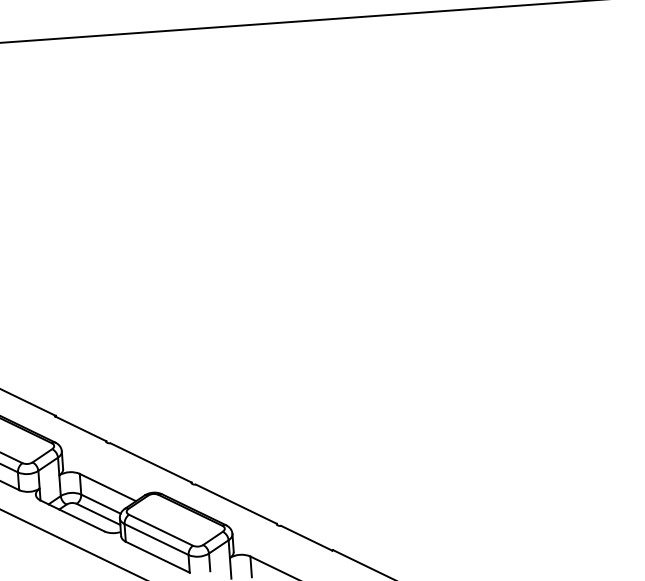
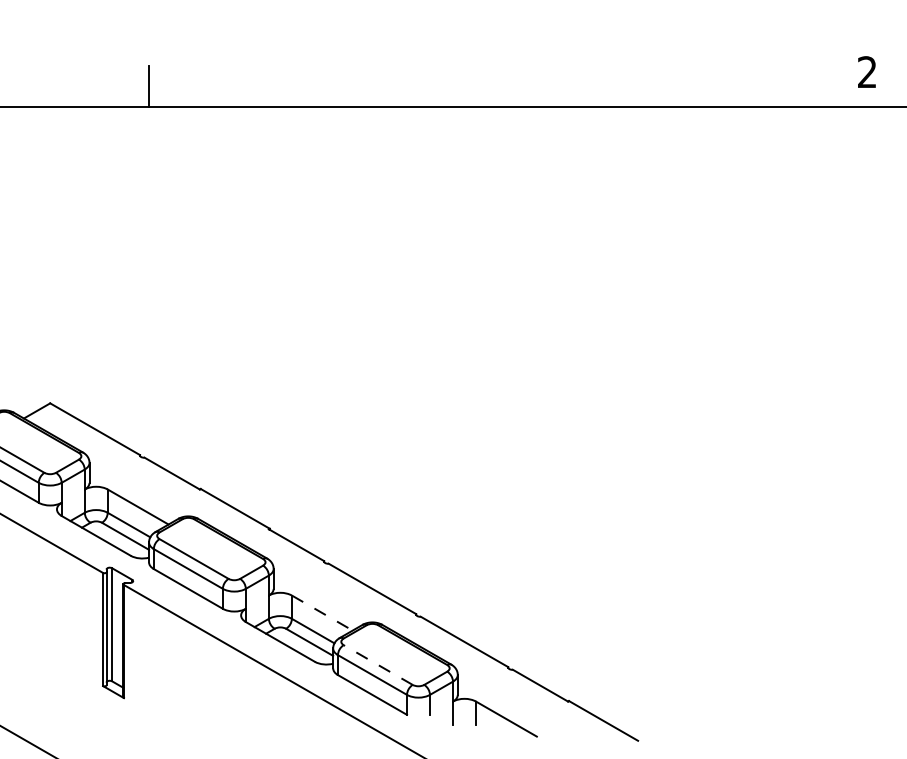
line: (108, 487) -> (322, 613), solid -> dashed
line: (161, 530) -> (378, 665), solid -> dashed

